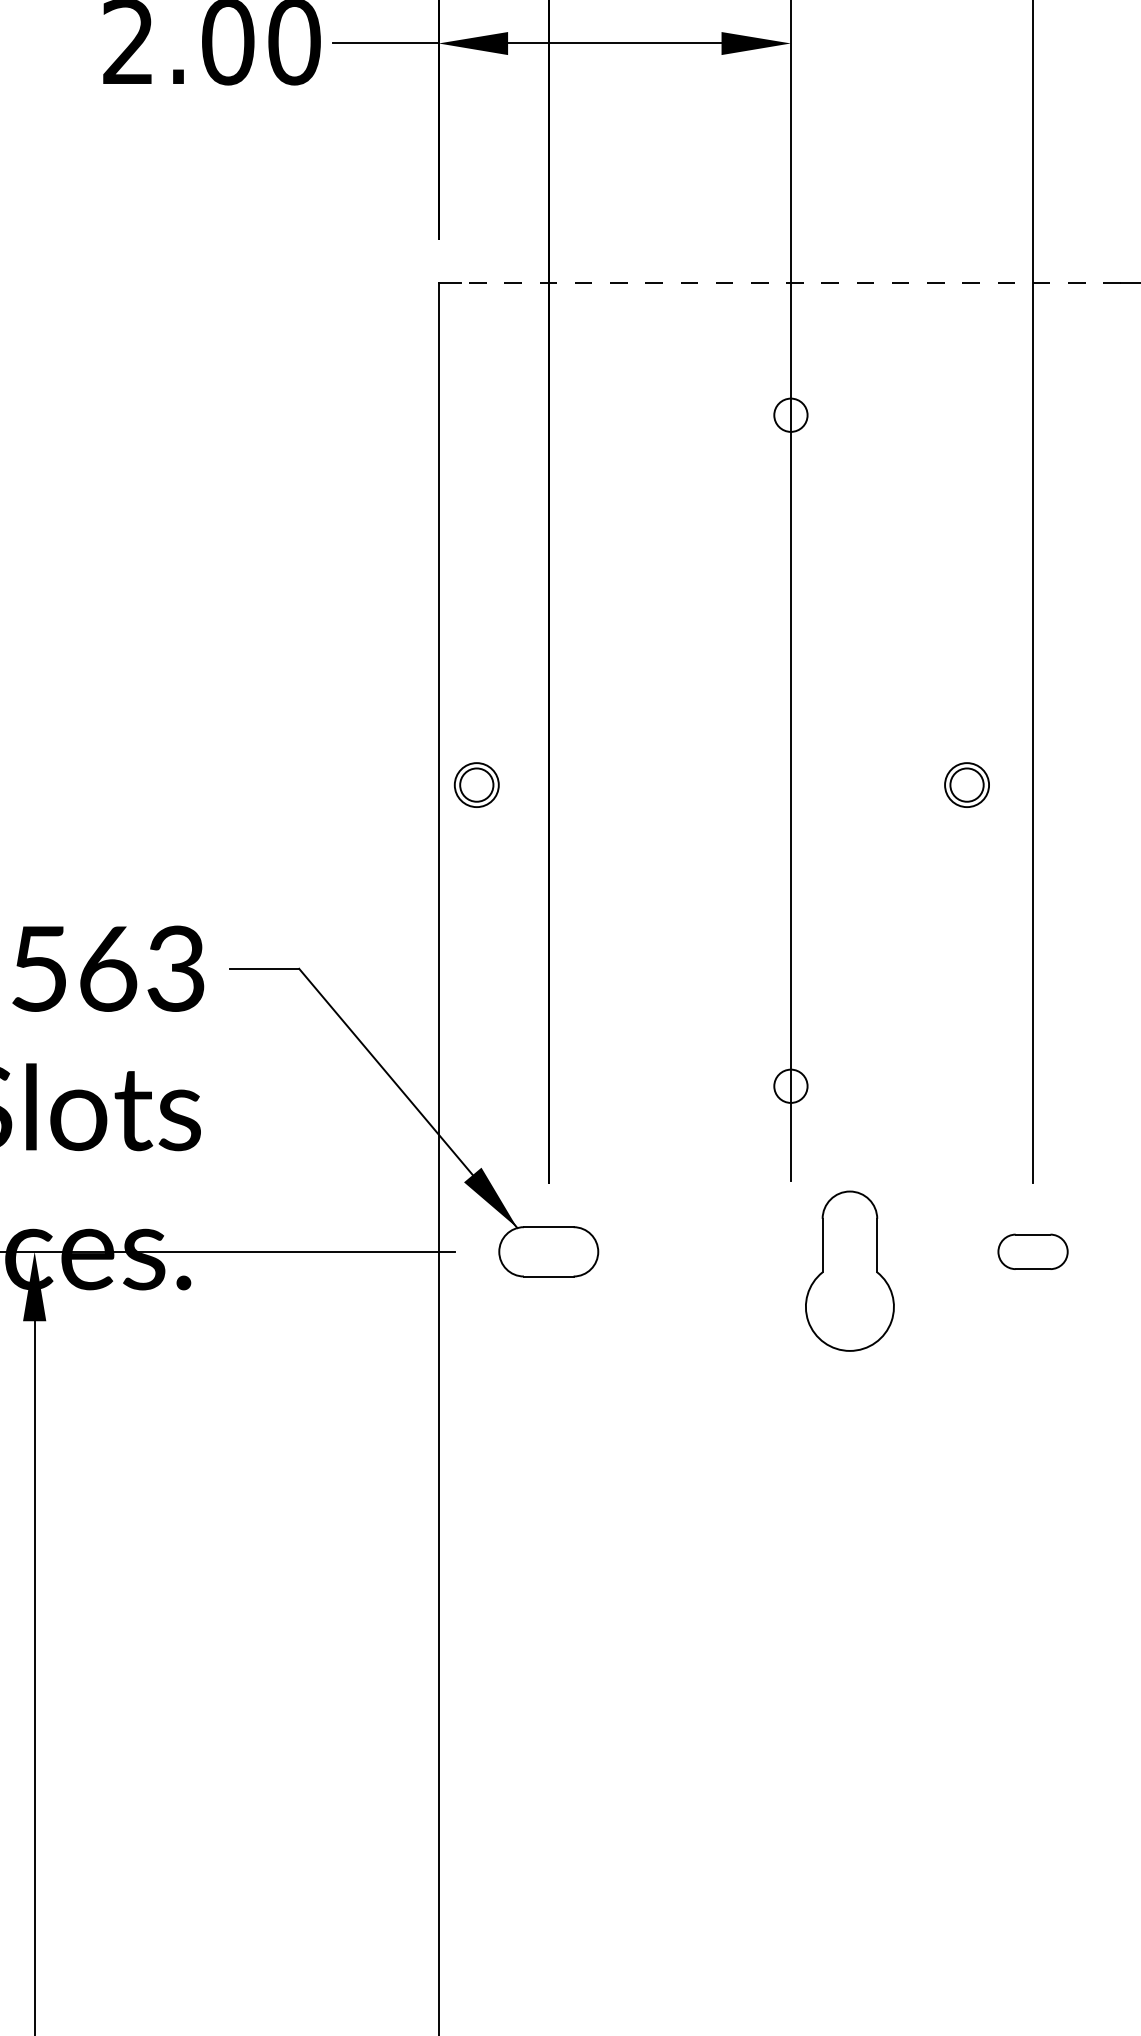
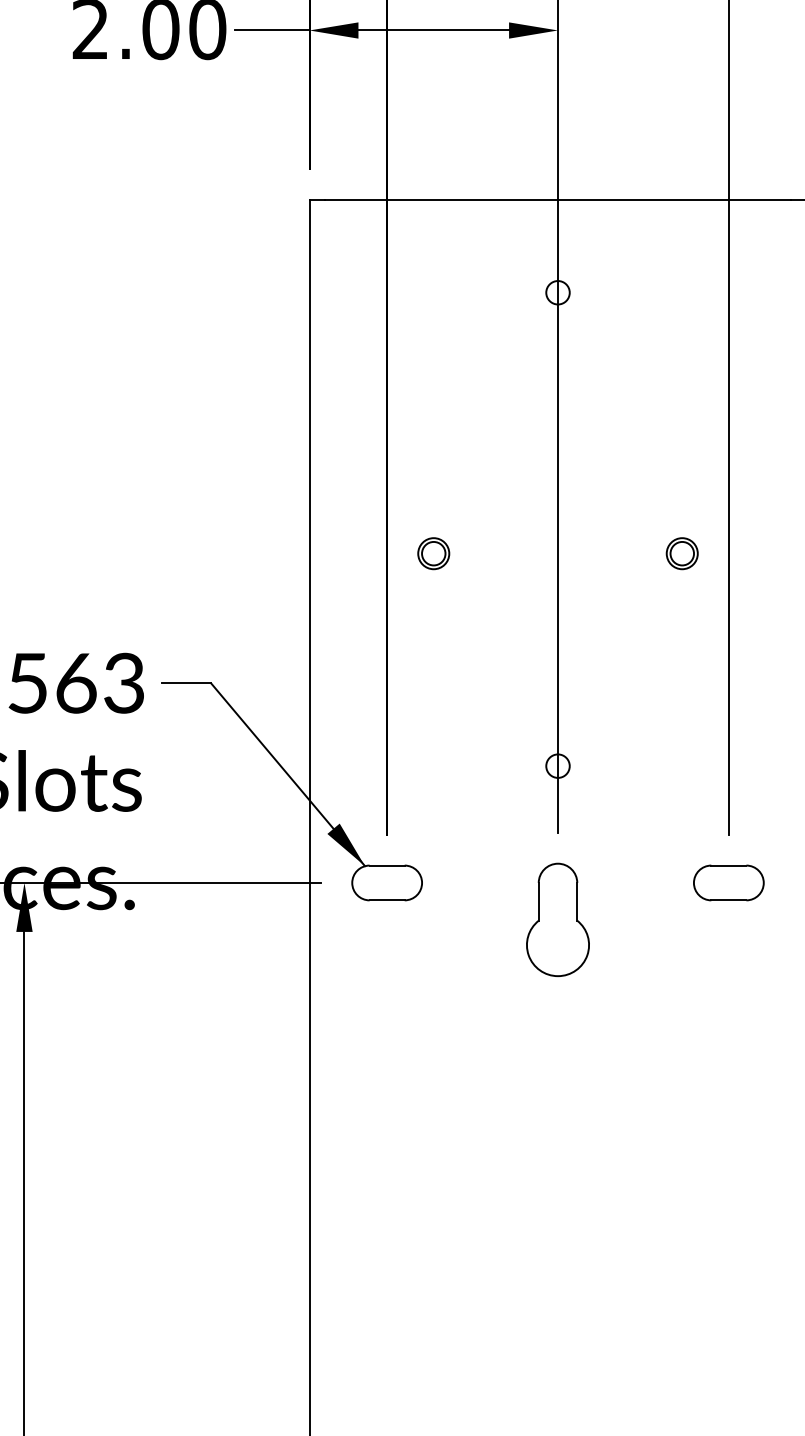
line: (790, 283) -> (557, 199), dashed -> solid
part: (476, 784) -> (433, 553), moved
part: (1032, 1251) -> (728, 882), size x1.43
part: (849, 1270) -> (557, 919), moved

